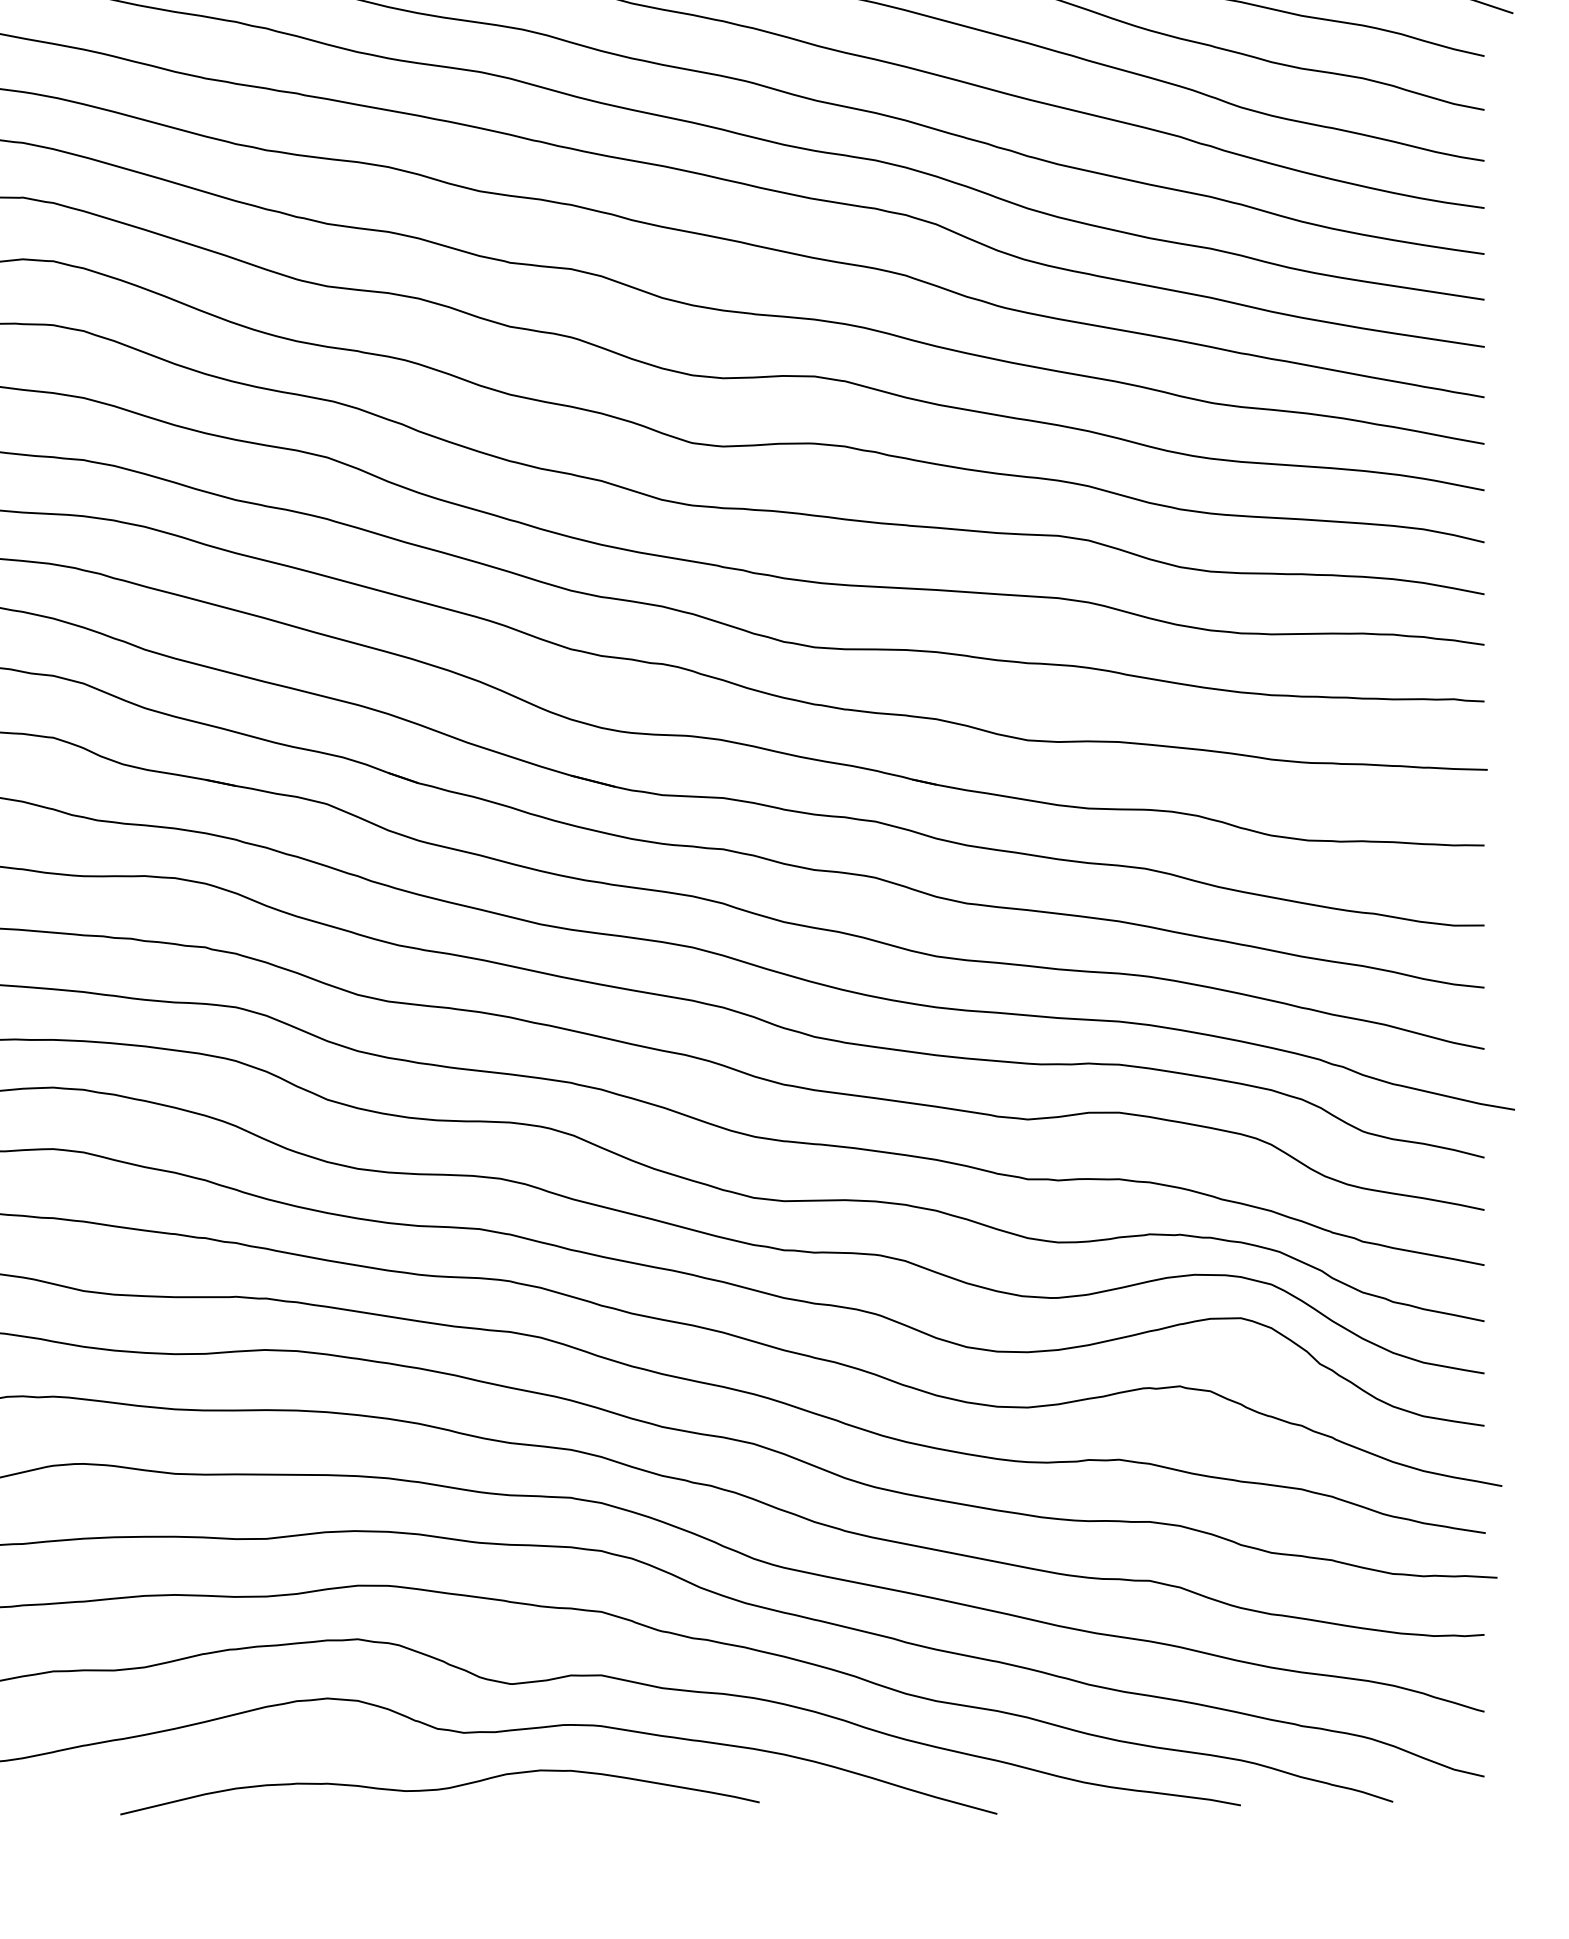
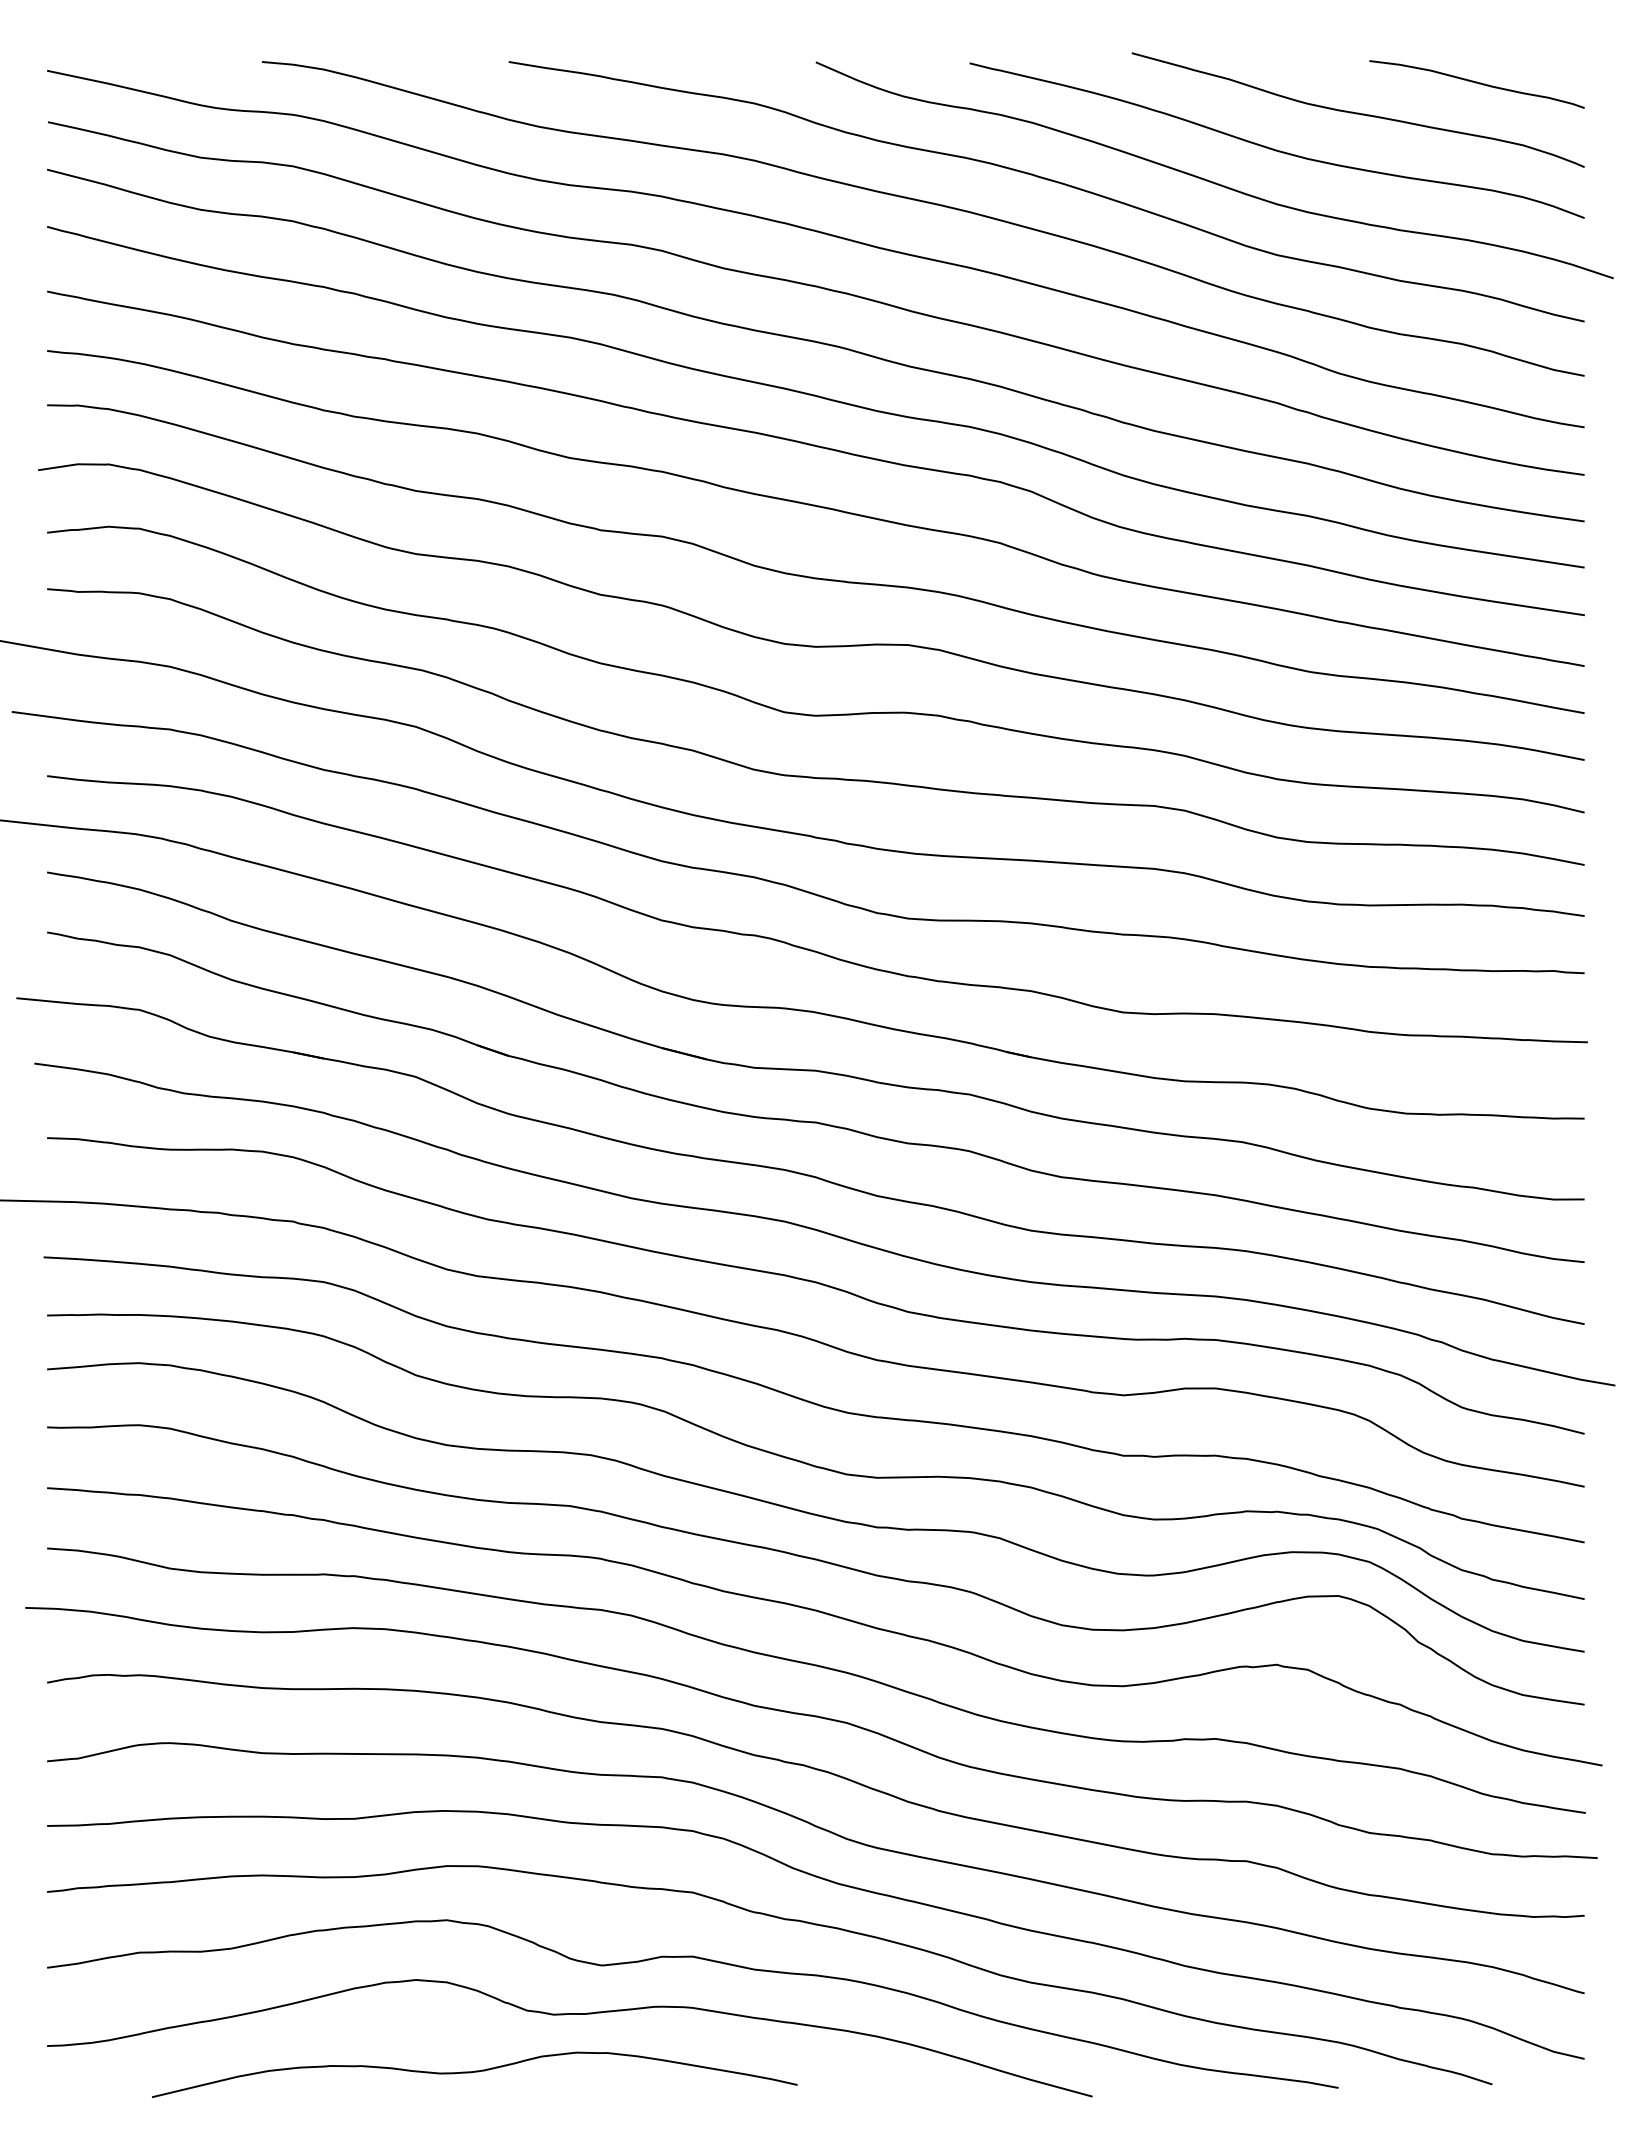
curve: (439, 1790) -> (474, 2072), moved

